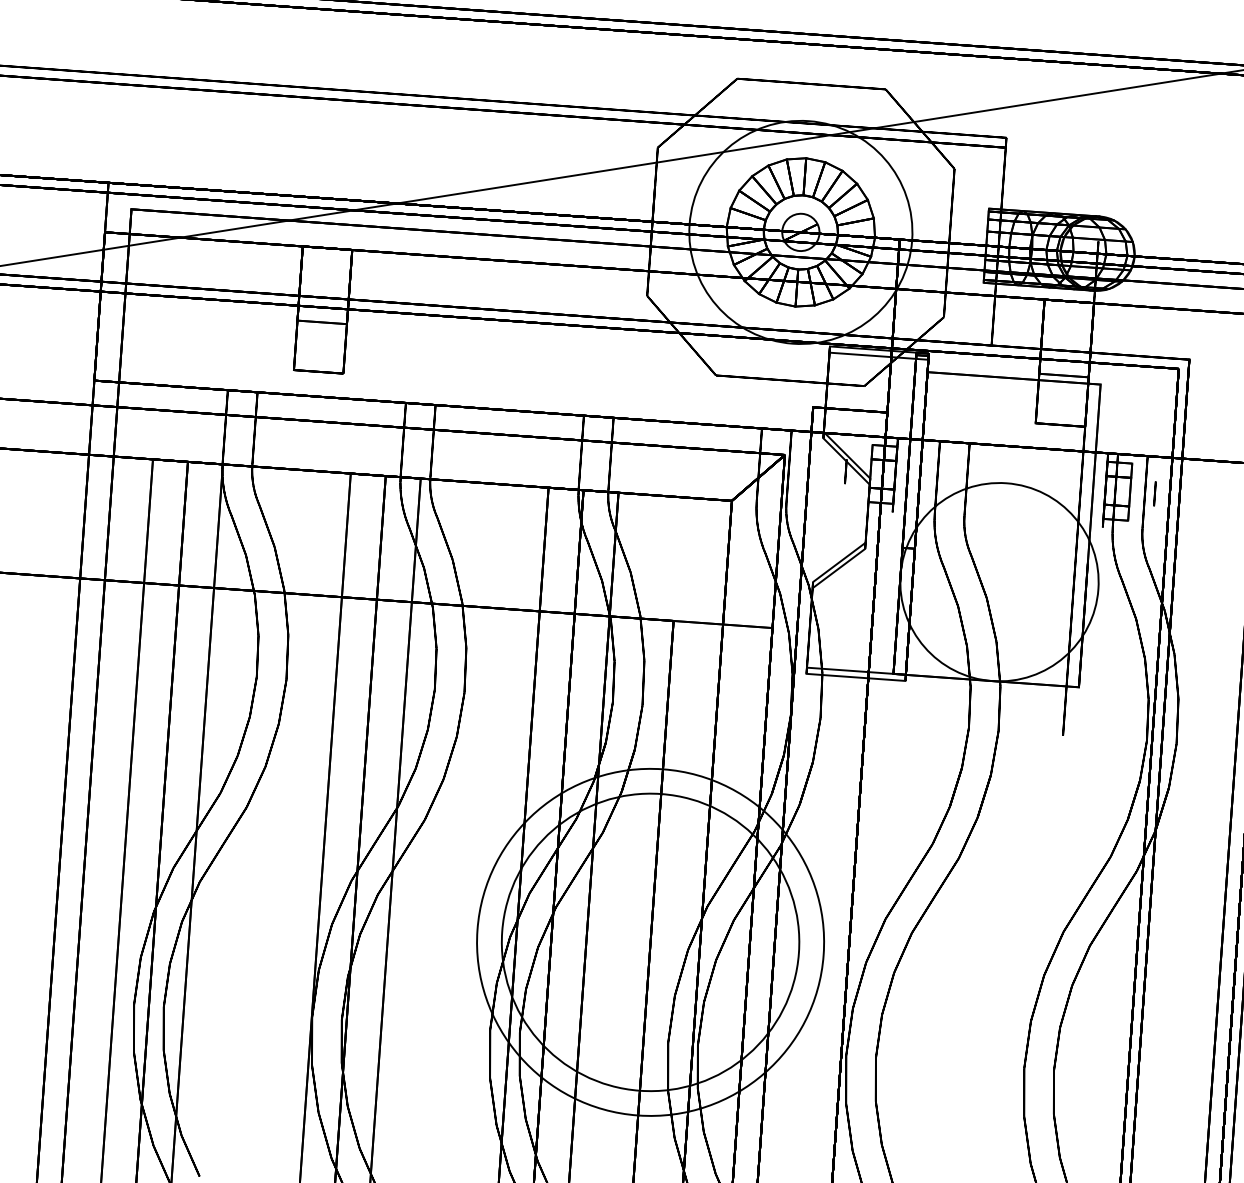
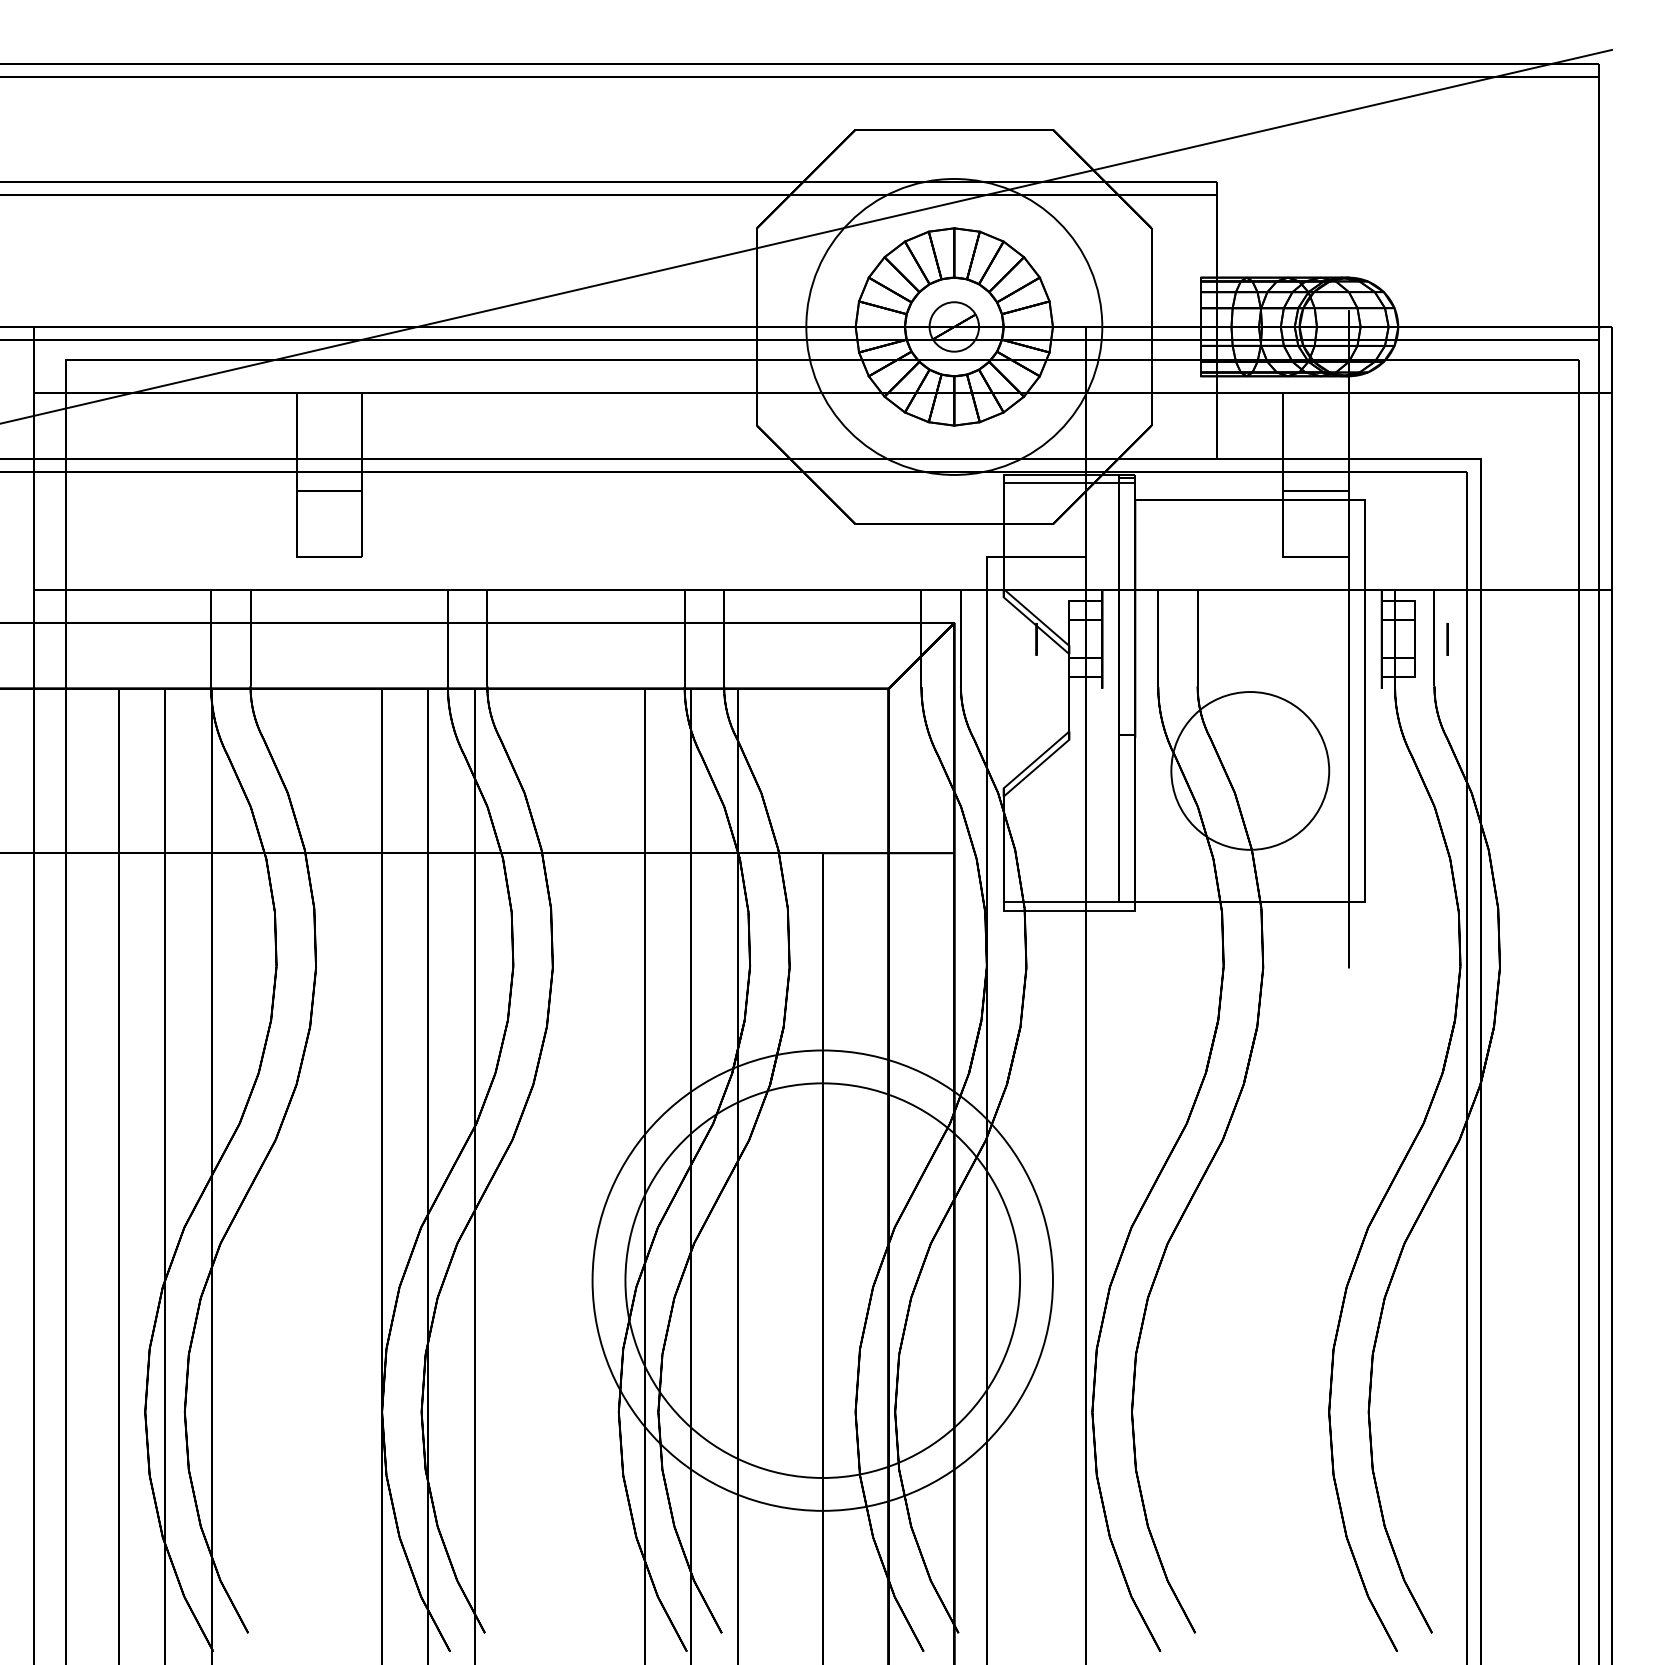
circle: (998, 581) -> (1249, 770), size x0.6

